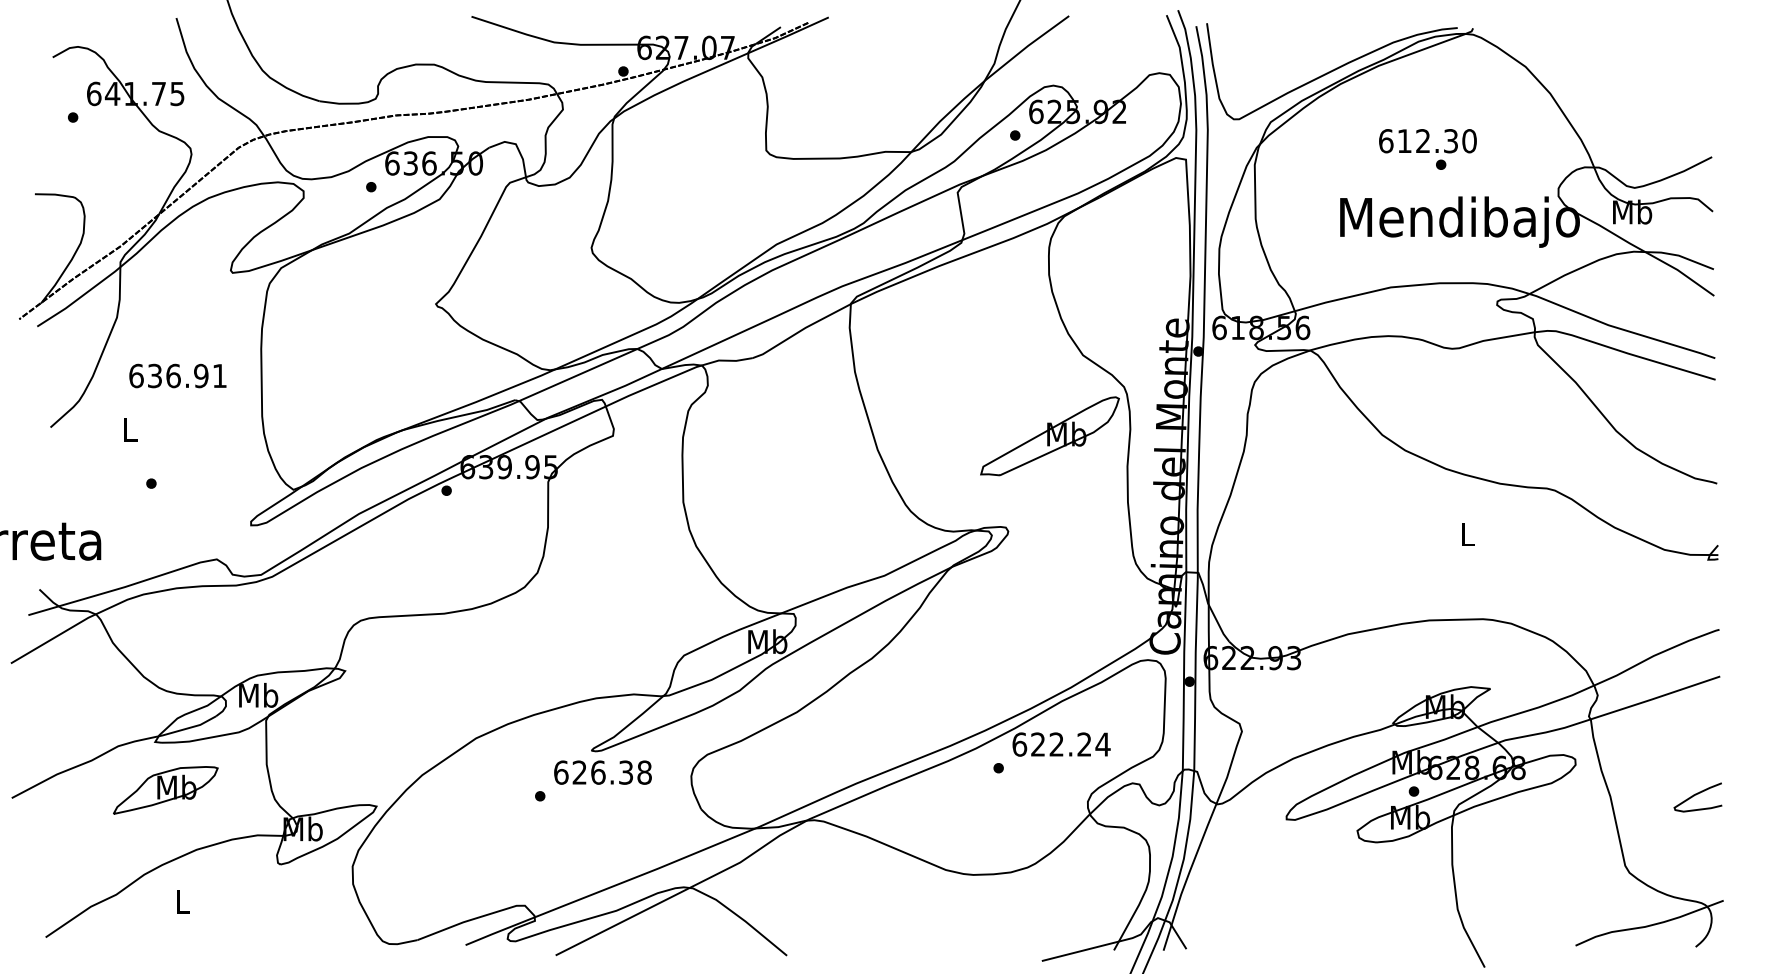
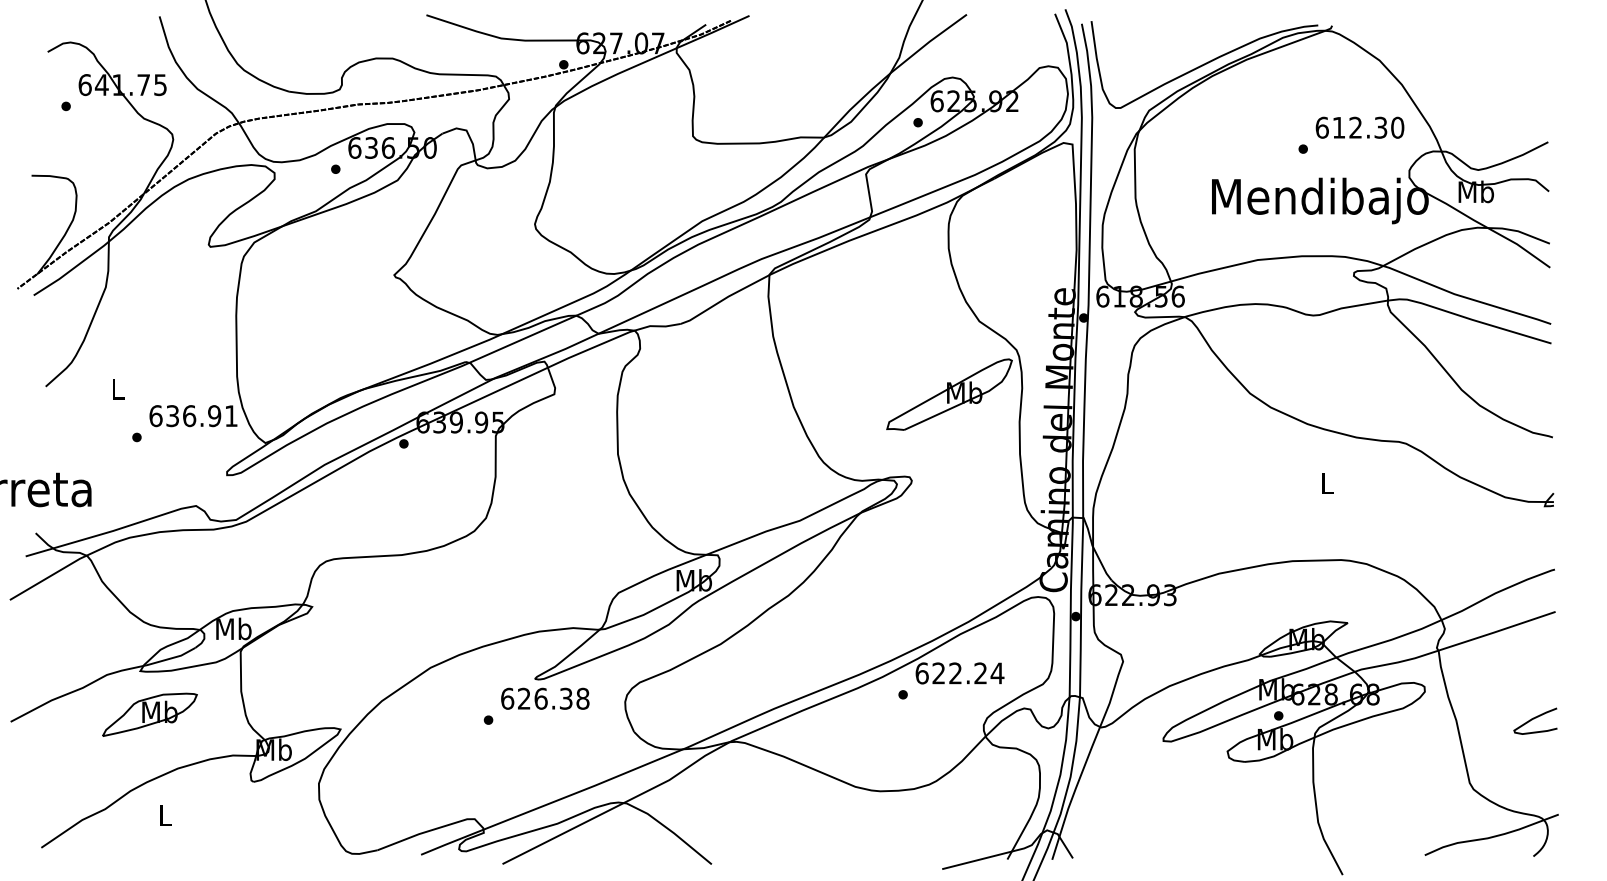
text: (1427, 141) -> (1359, 128), moved
text: (177, 375) -> (193, 415), moved

